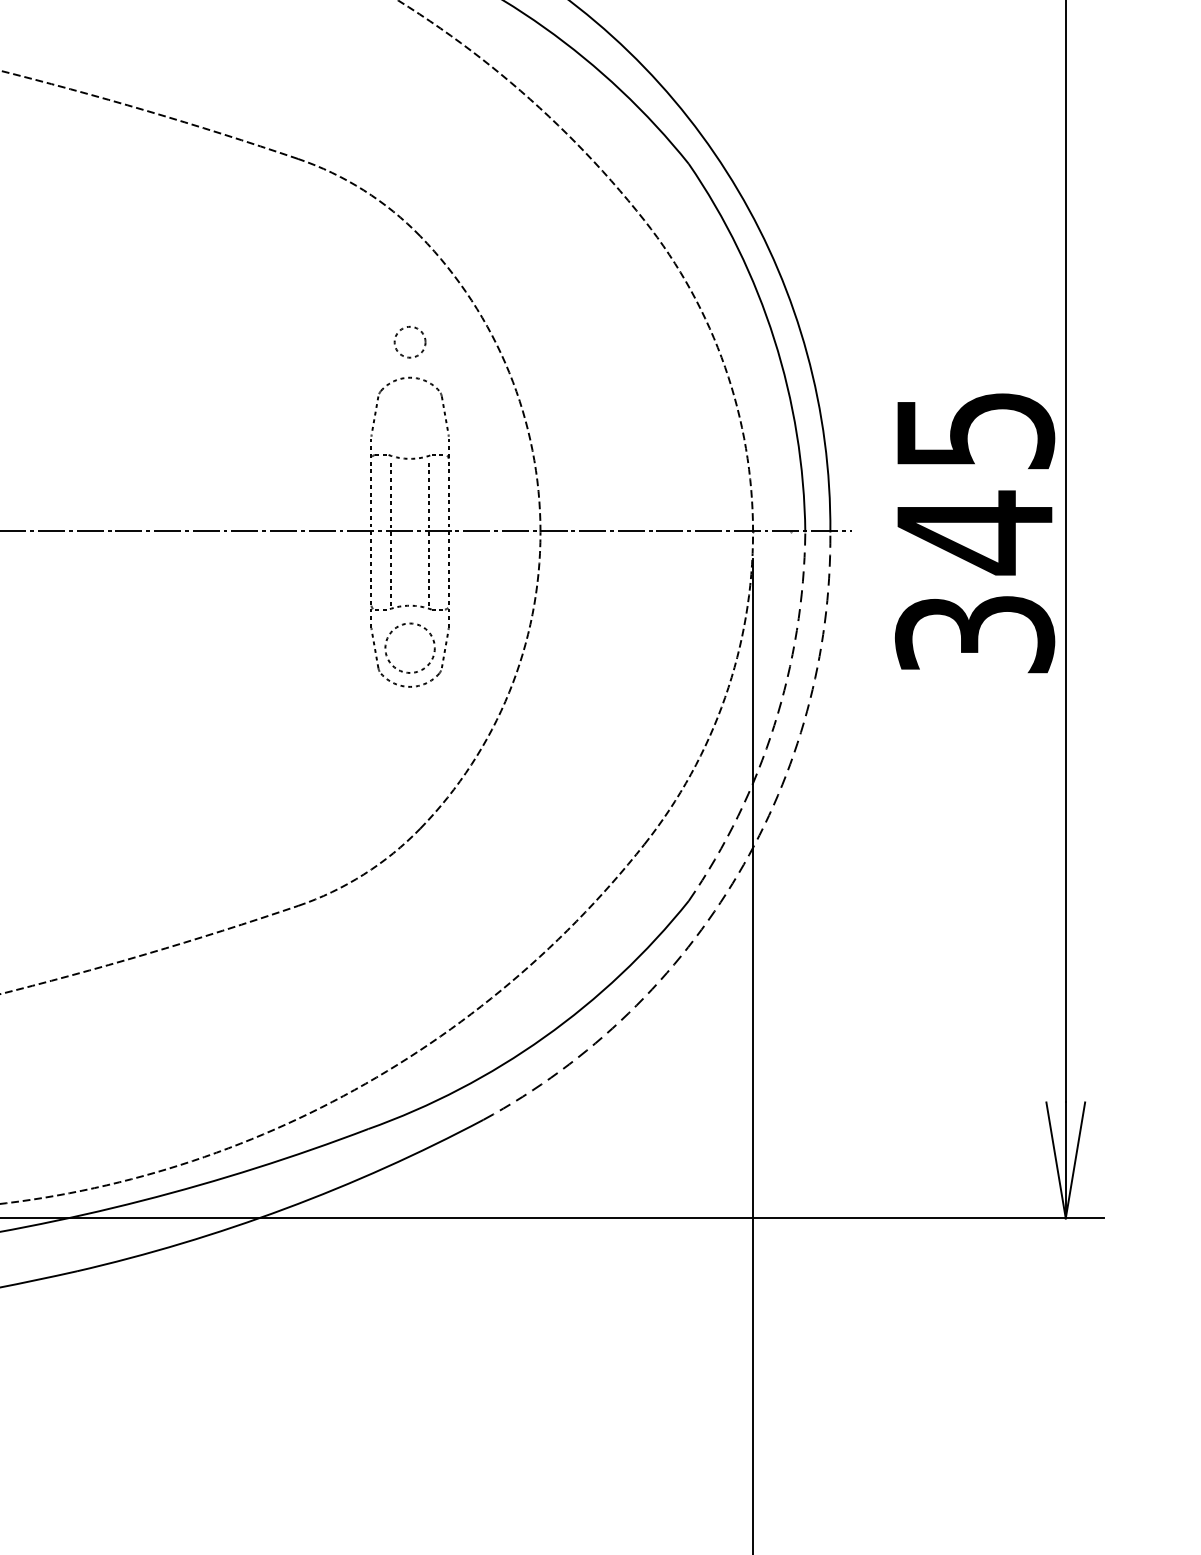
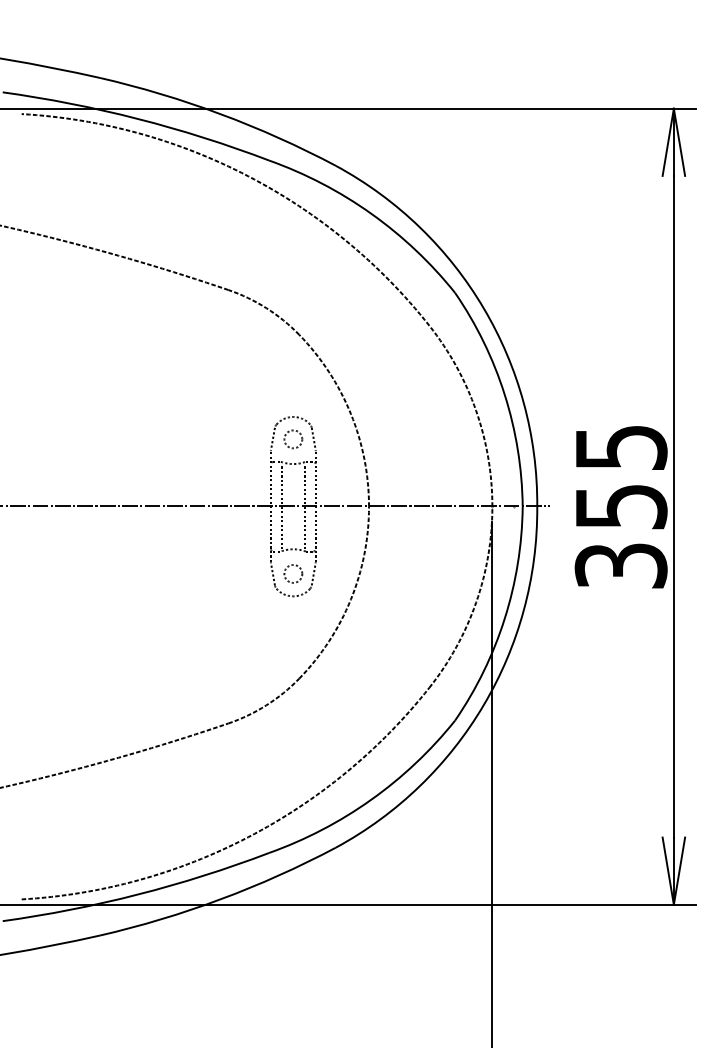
circle: (410, 342) -> (293, 439), moved
text: (975, 532) -> (621, 506), 345 -> 355
circle: (410, 647) -> (293, 573), size x0.62
arc: (773, 724) -> (504, 618), dashed -> solid
arc: (737, 874) -> (483, 705), dashed -> solid

